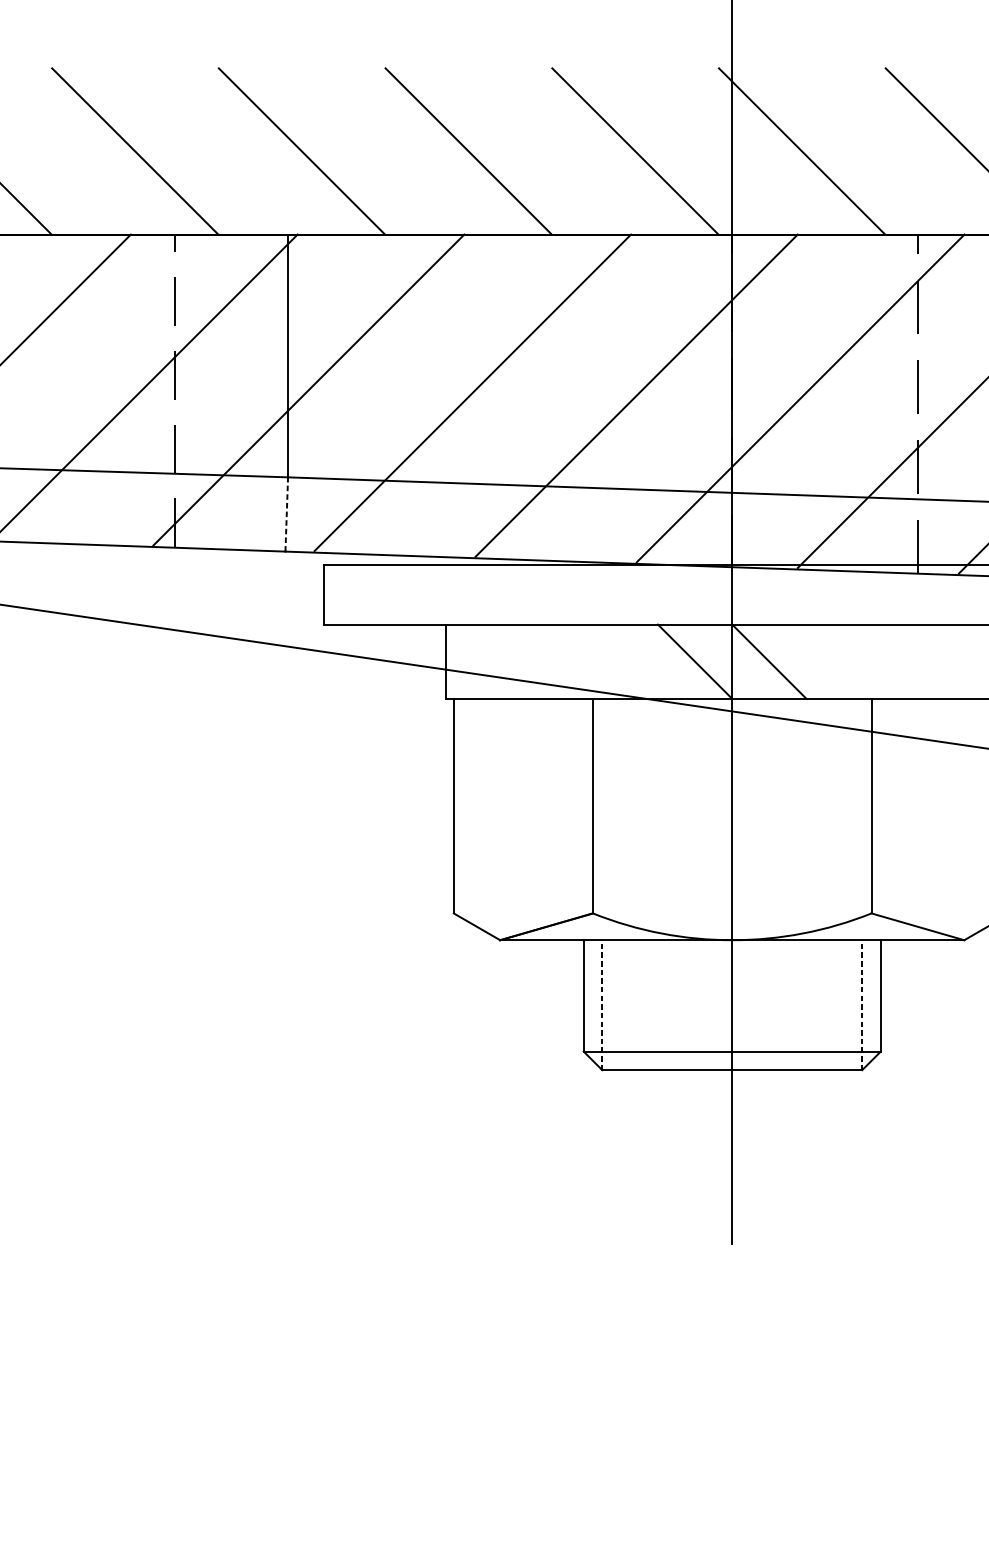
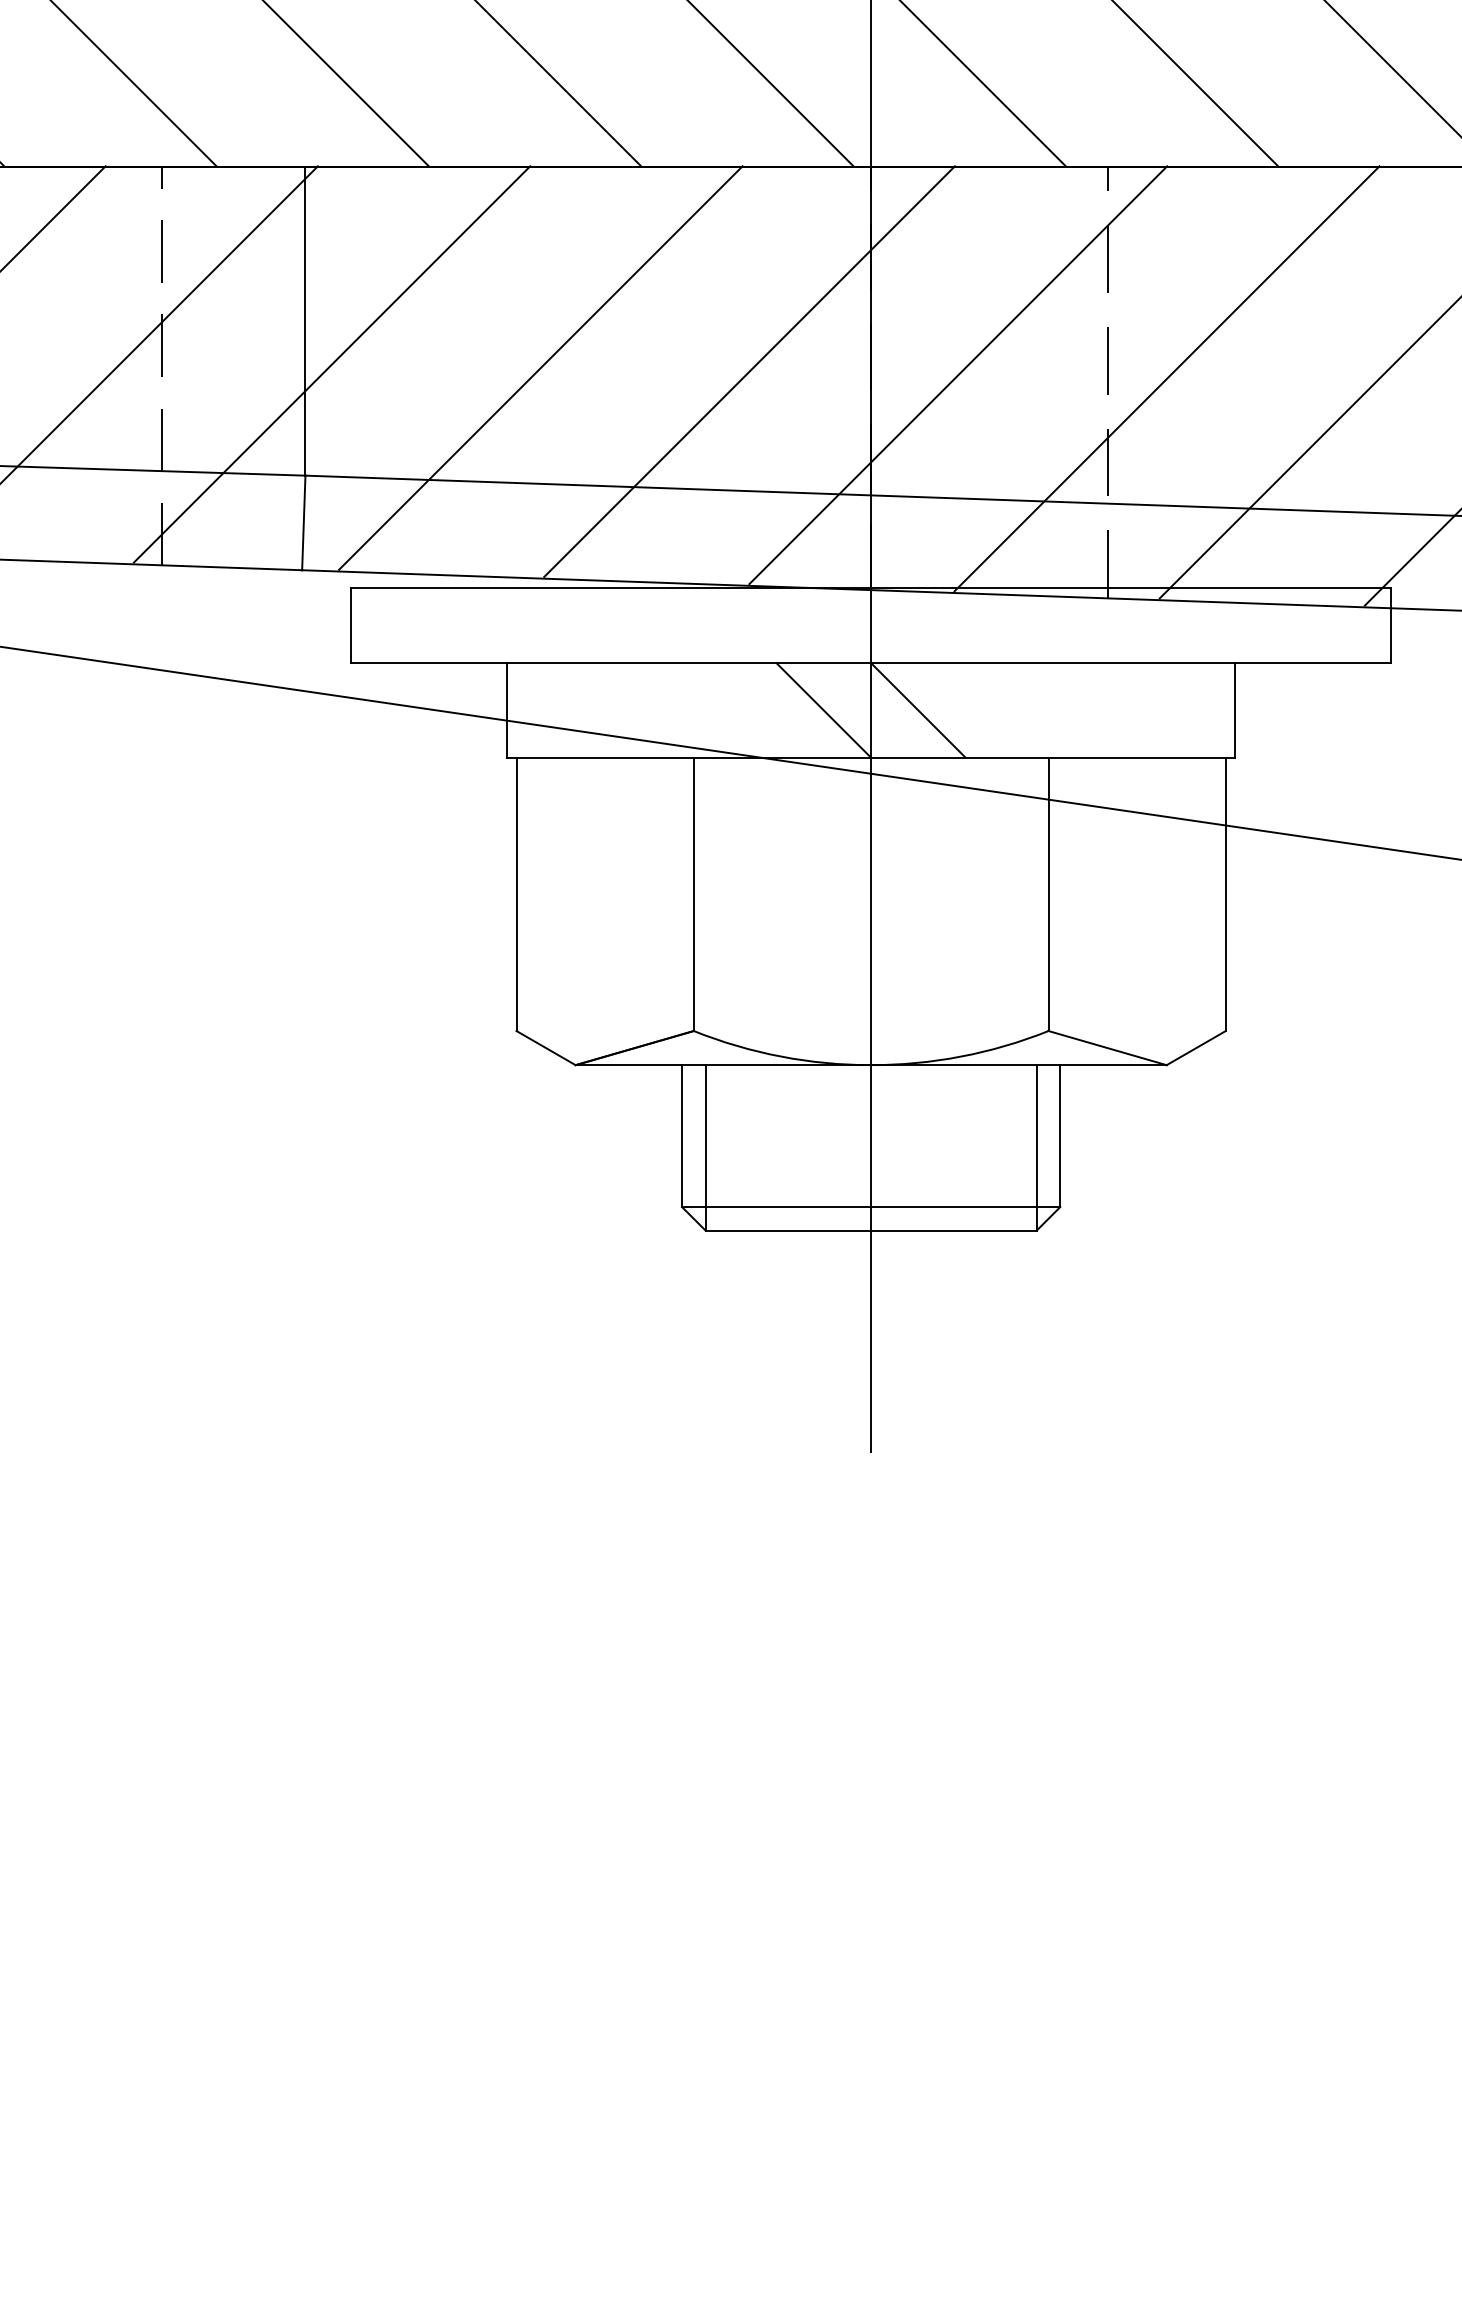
line: (286, 514) -> (303, 522), dashed -> solid
line: (602, 1004) -> (705, 1147), dashed -> solid
line: (862, 1004) -> (1036, 1147), dashed -> solid

